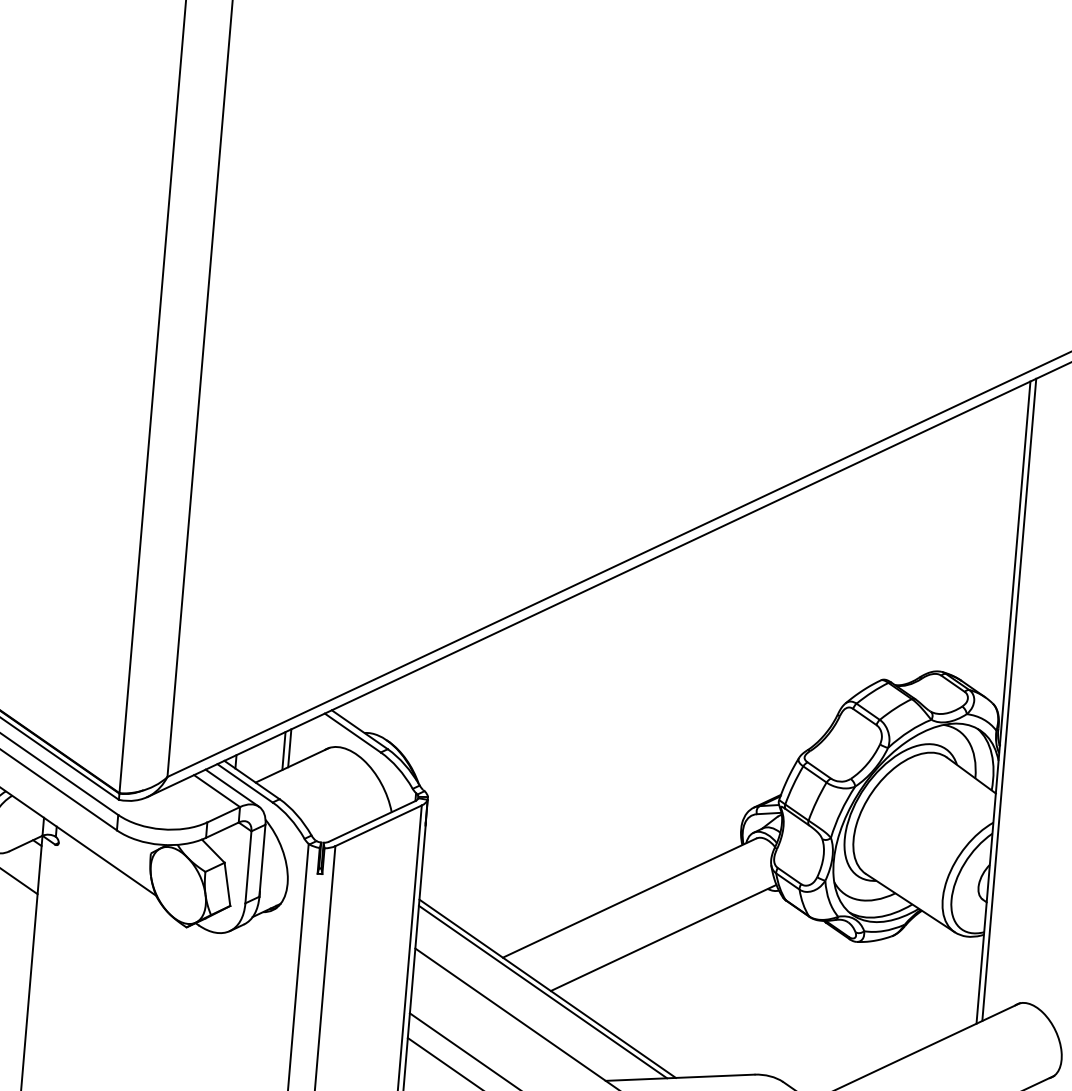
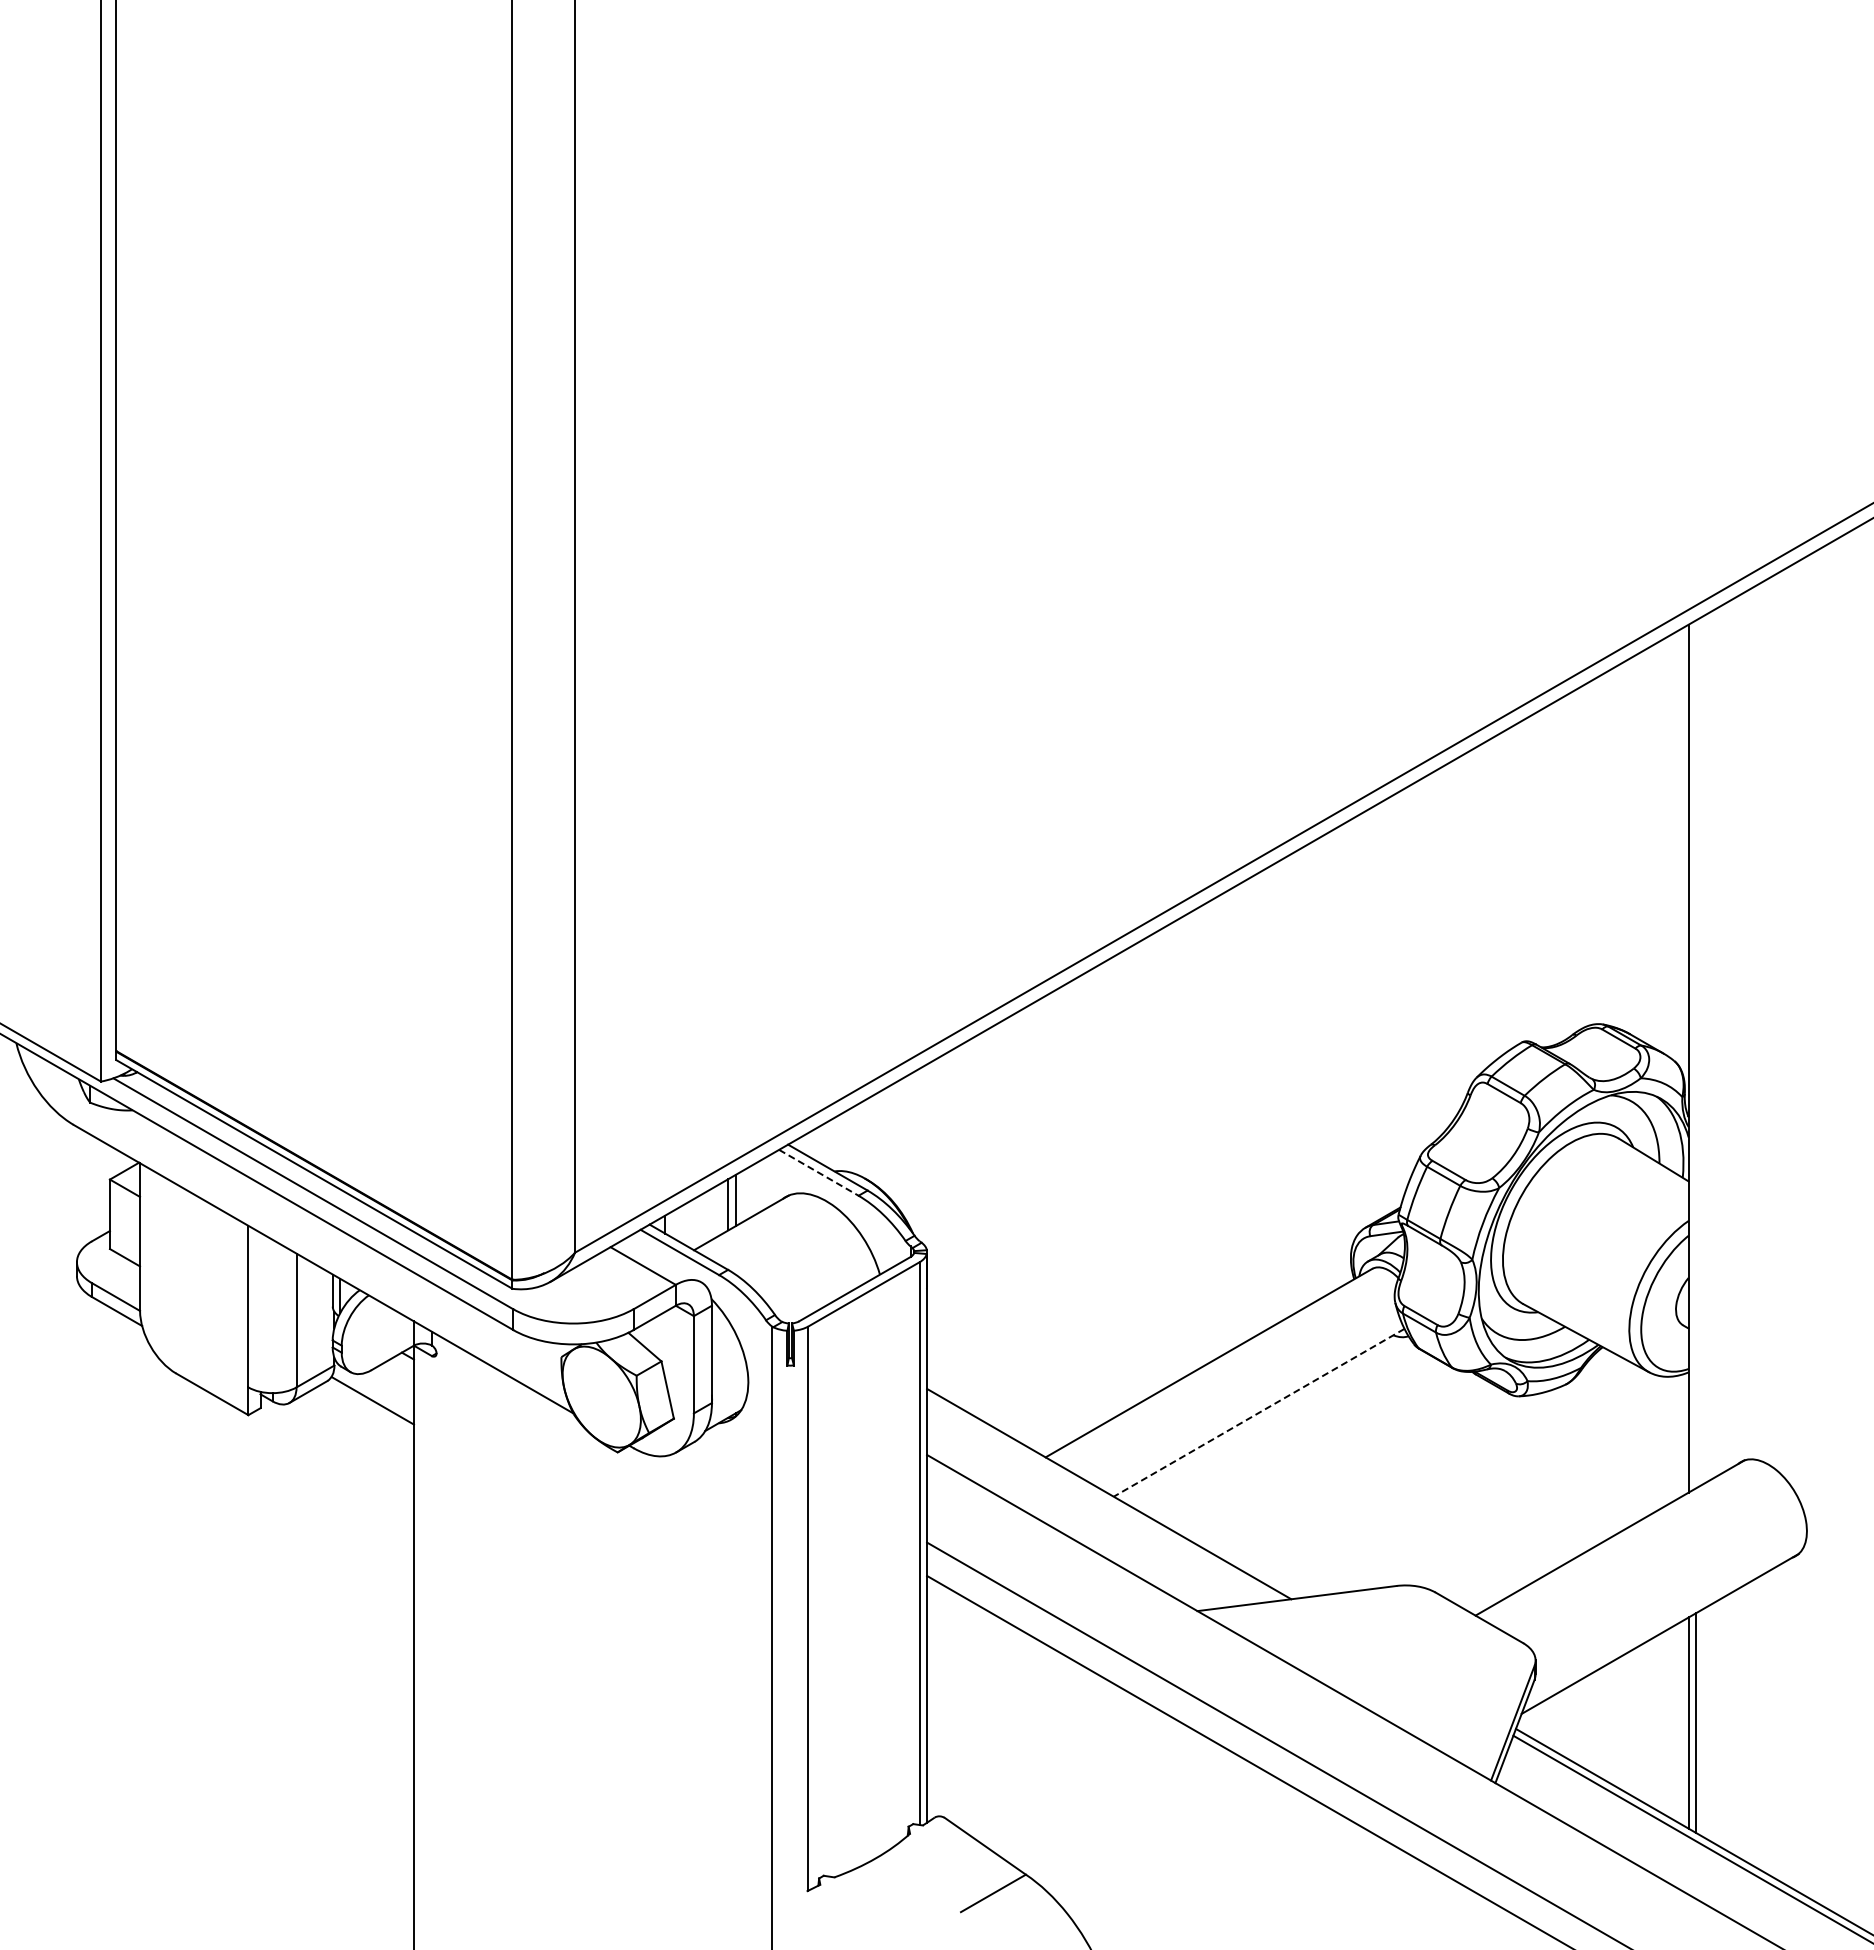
line: (1009, 700) -> (1696, 1054), removed
line: (352, 732) -> (818, 1172), solid -> dashed
line: (232, 788) -> (663, 1260), removed
line: (663, 937) -> (1259, 1412), solid -> dashed
line: (543, 991) -> (1103, 1498), removed

